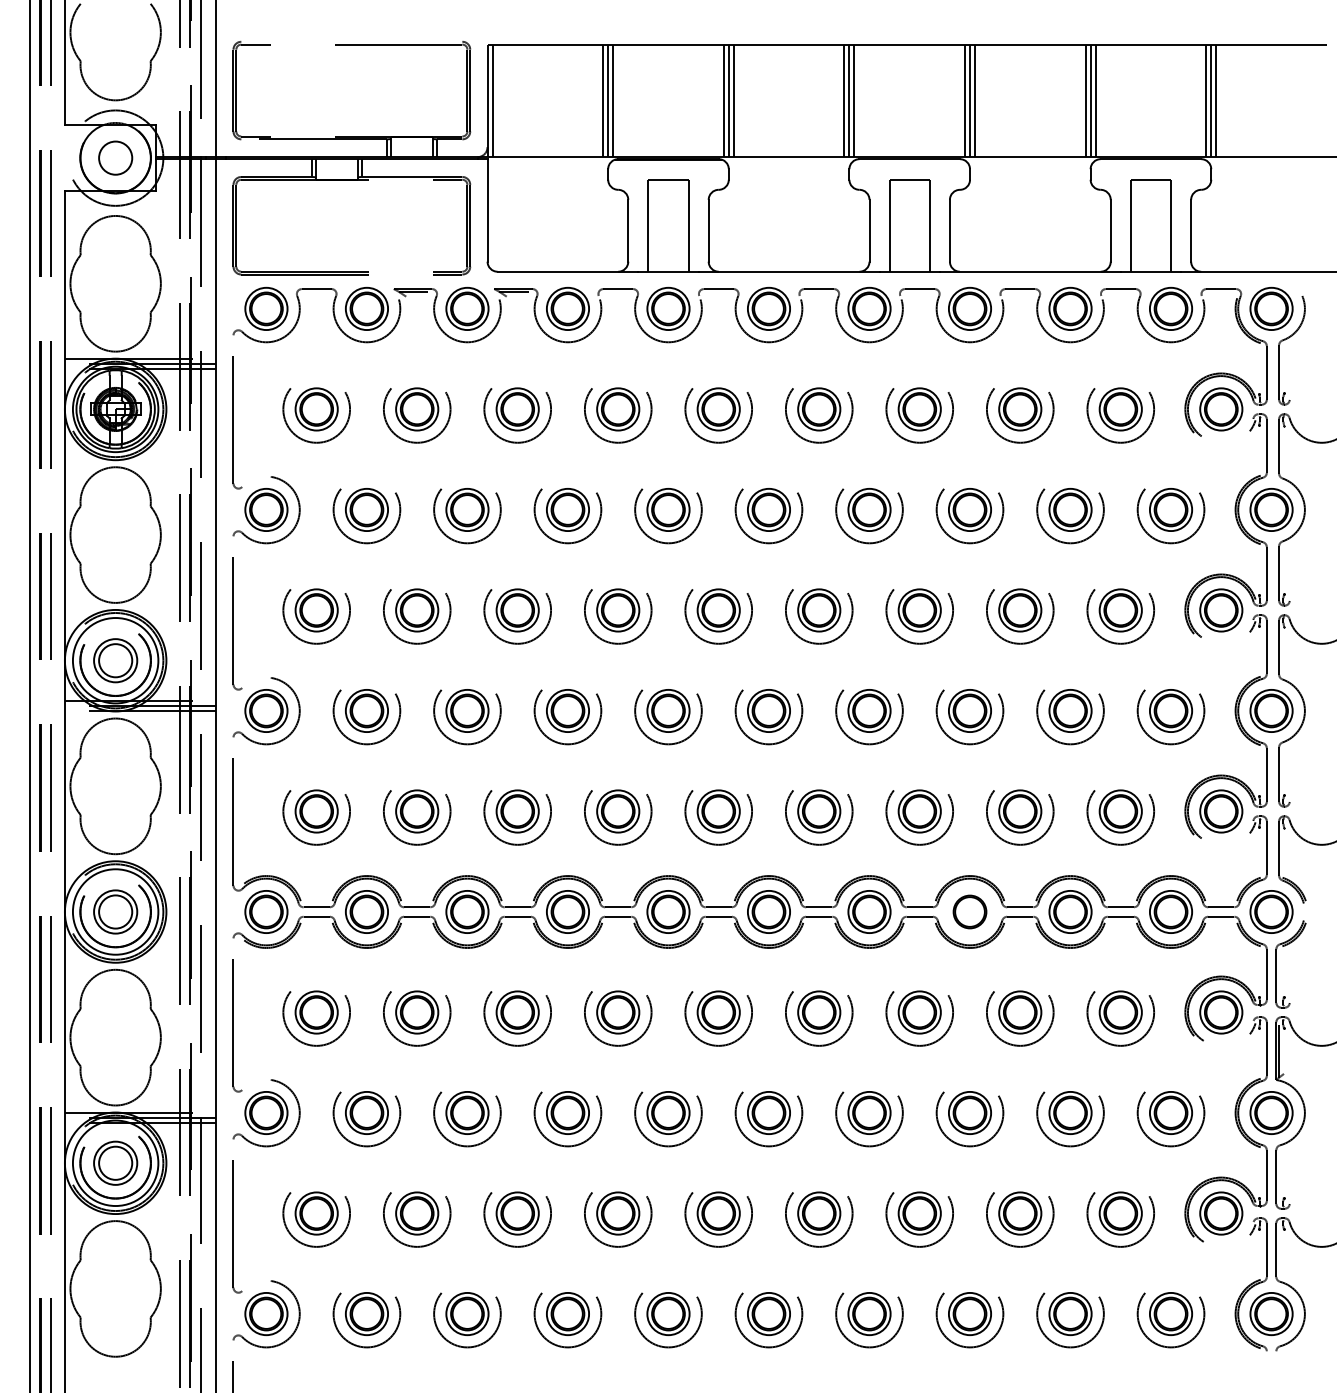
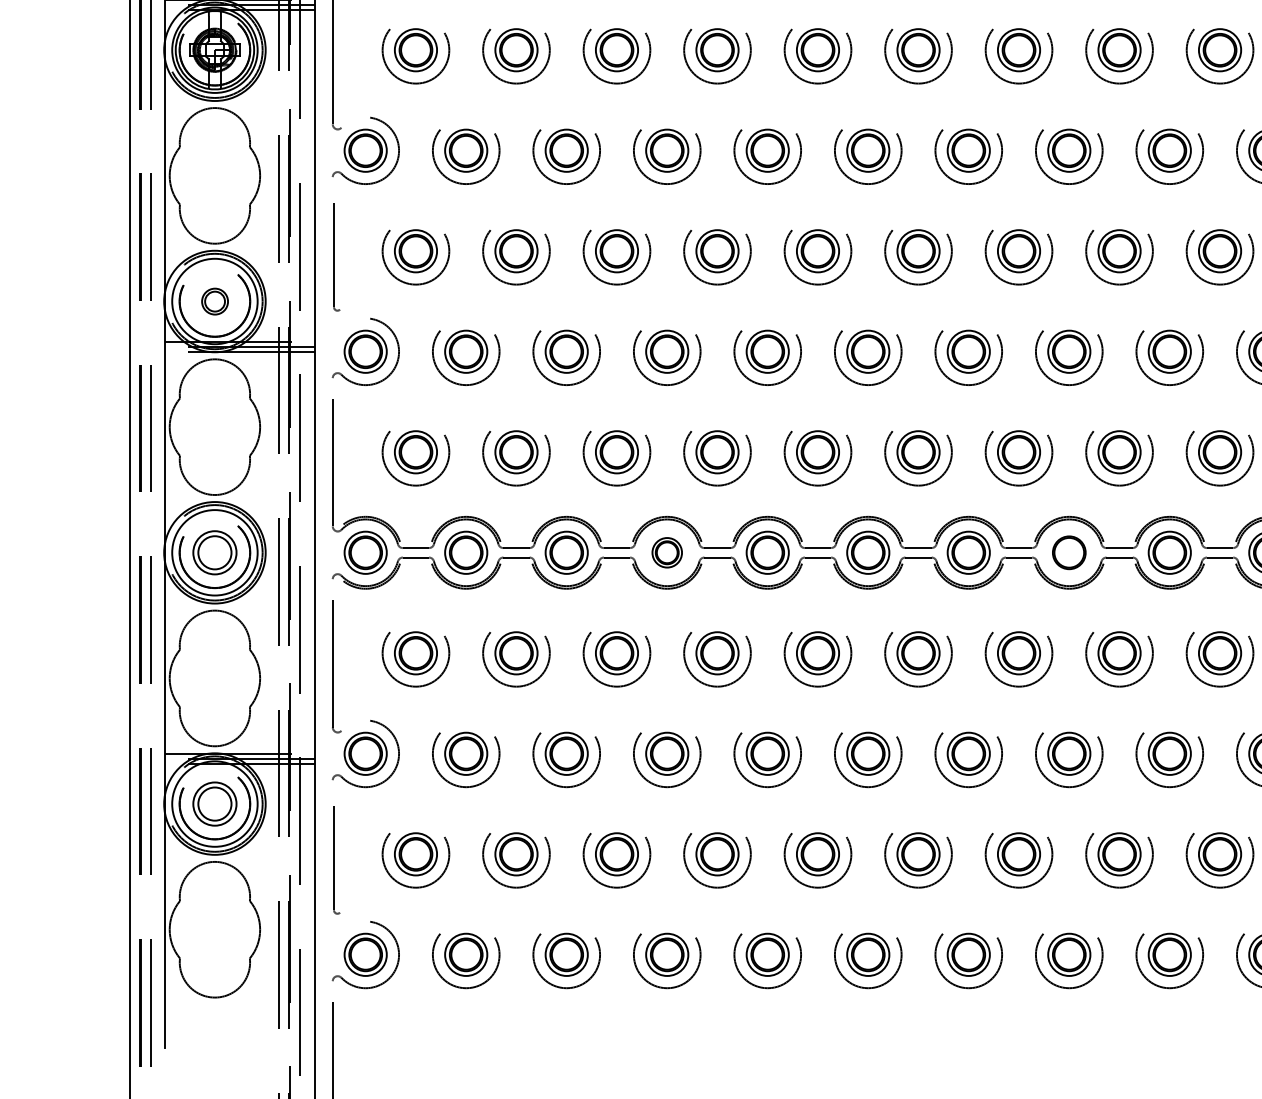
part: (237, 623) -> (336, 264), size x0.7
part: (115, 660) -> (214, 301), size x0.6
part: (567, 911) -> (666, 552), size x0.7
part: (237, 1226) -> (336, 867), size x0.7

